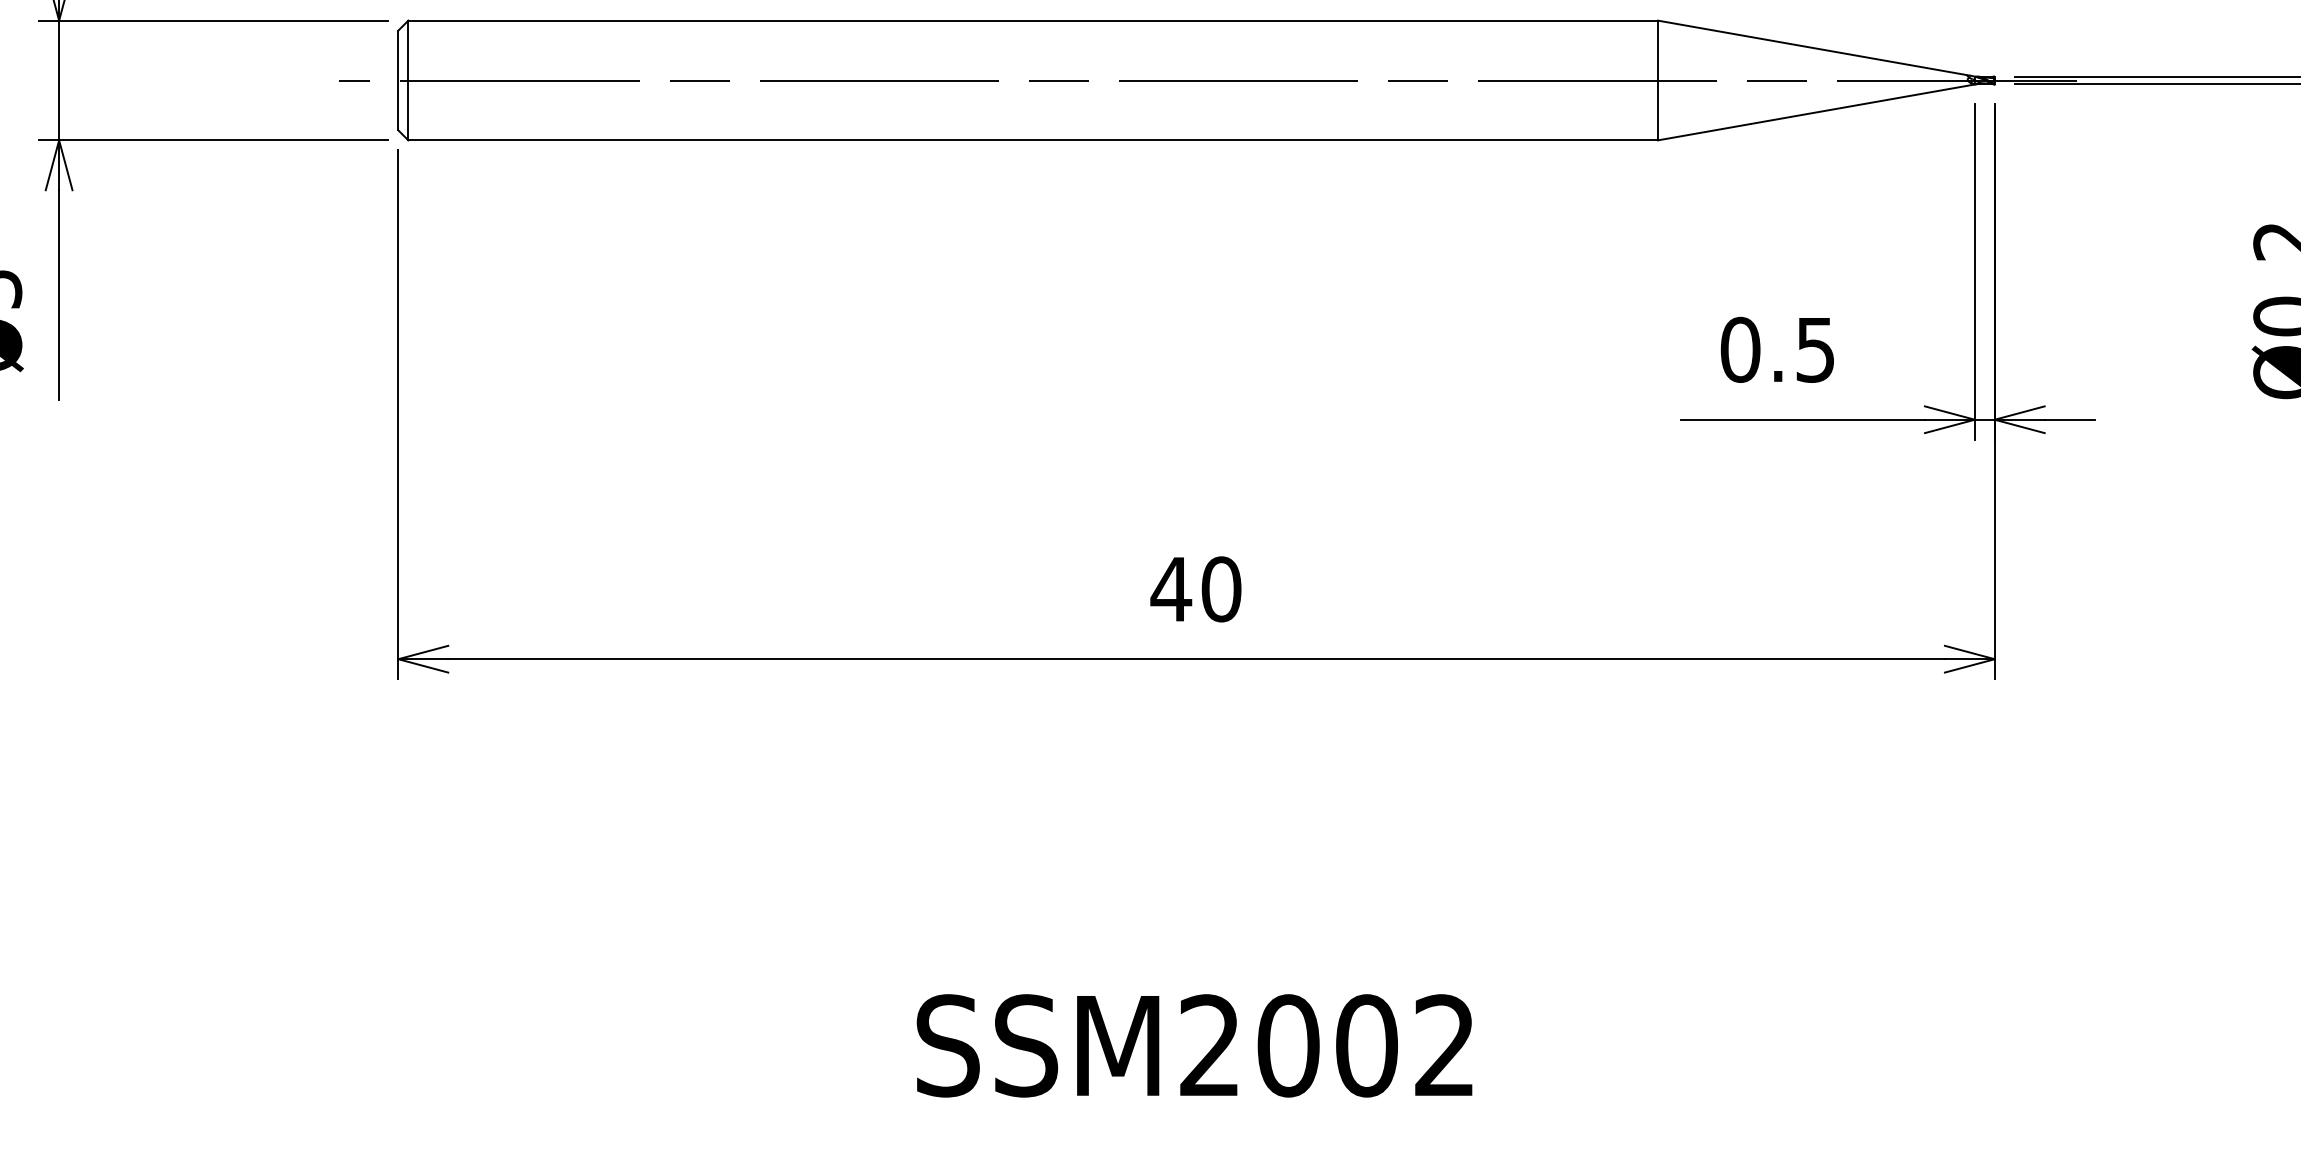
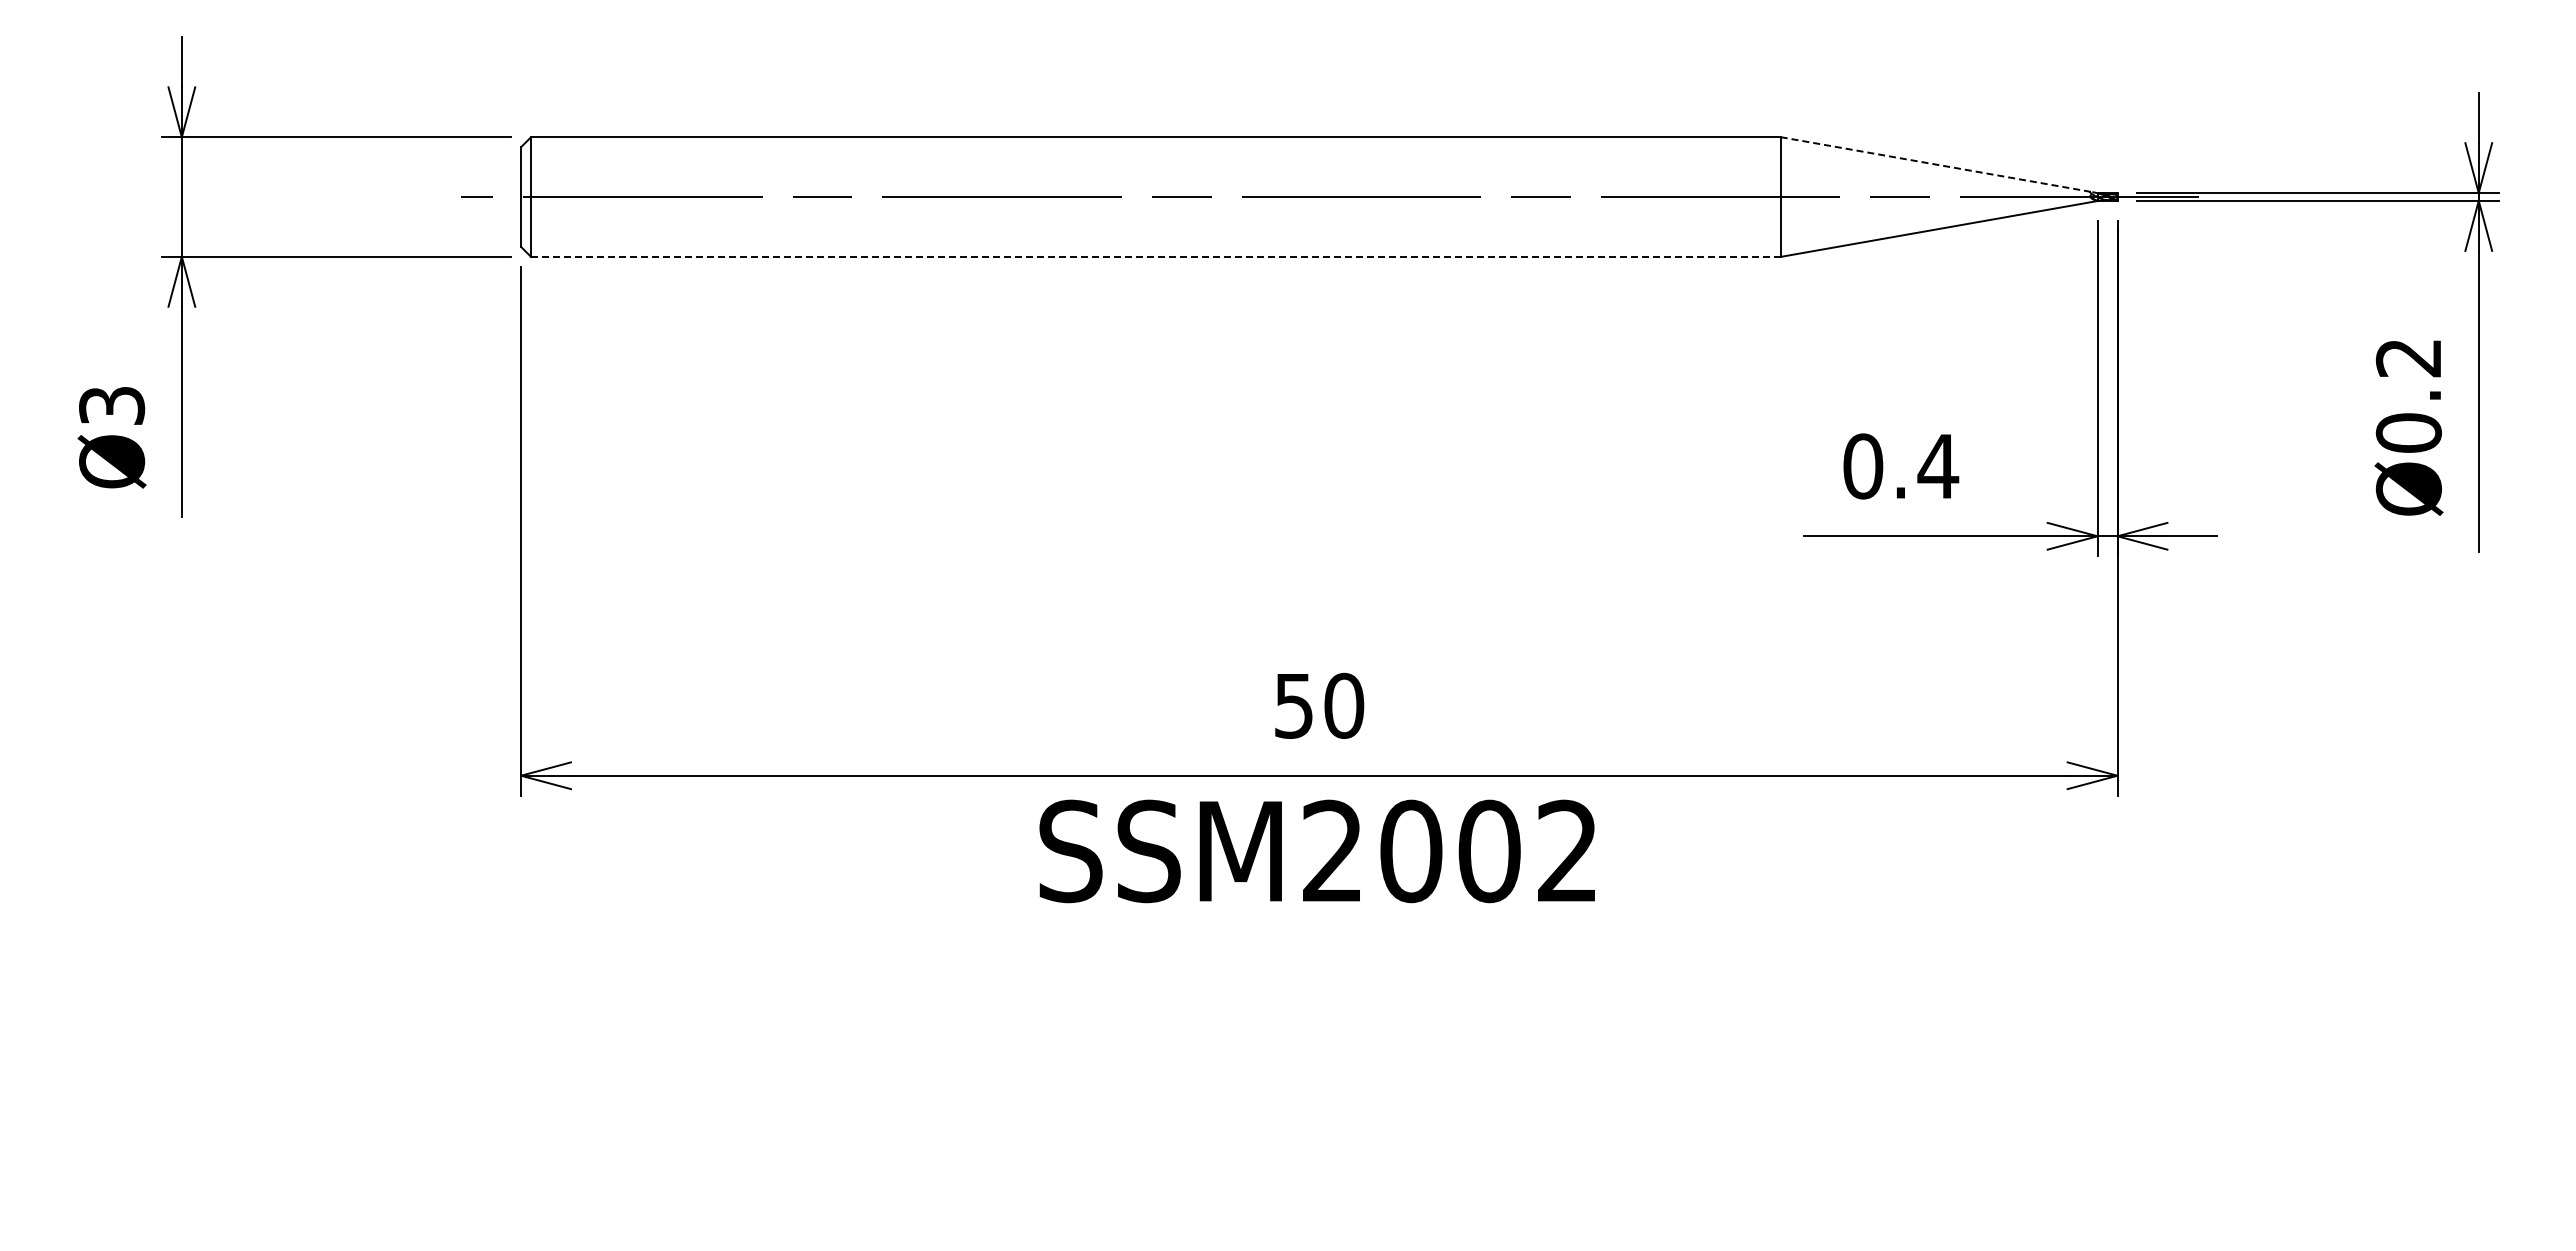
line: (1814, 47) -> (1937, 164), solid -> dashed
line: (1032, 139) -> (1155, 256), solid -> dashed
text: (1815, 349) -> (1938, 466), 0.5 -> 0.4
text: (1170, 589) -> (1293, 706), 40 -> 50
text: (1193, 1045) -> (1316, 851), moved

